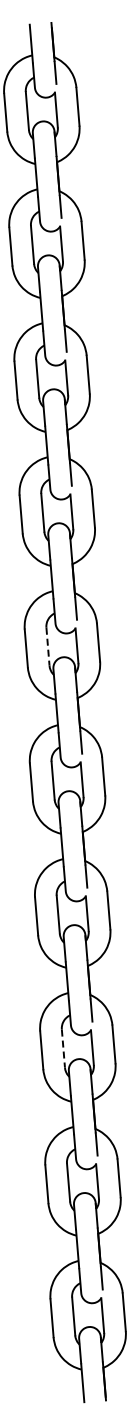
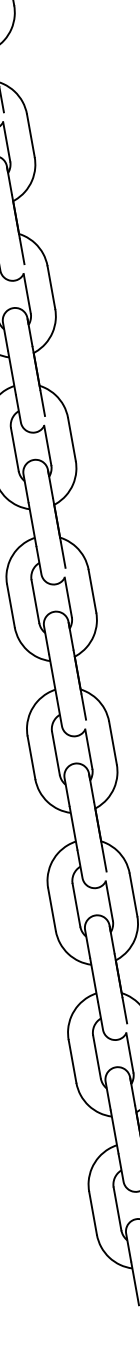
line: (48, 647) -> (15, 450), dashed -> solid
line: (63, 1049) -> (76, 906), dashed -> solid

